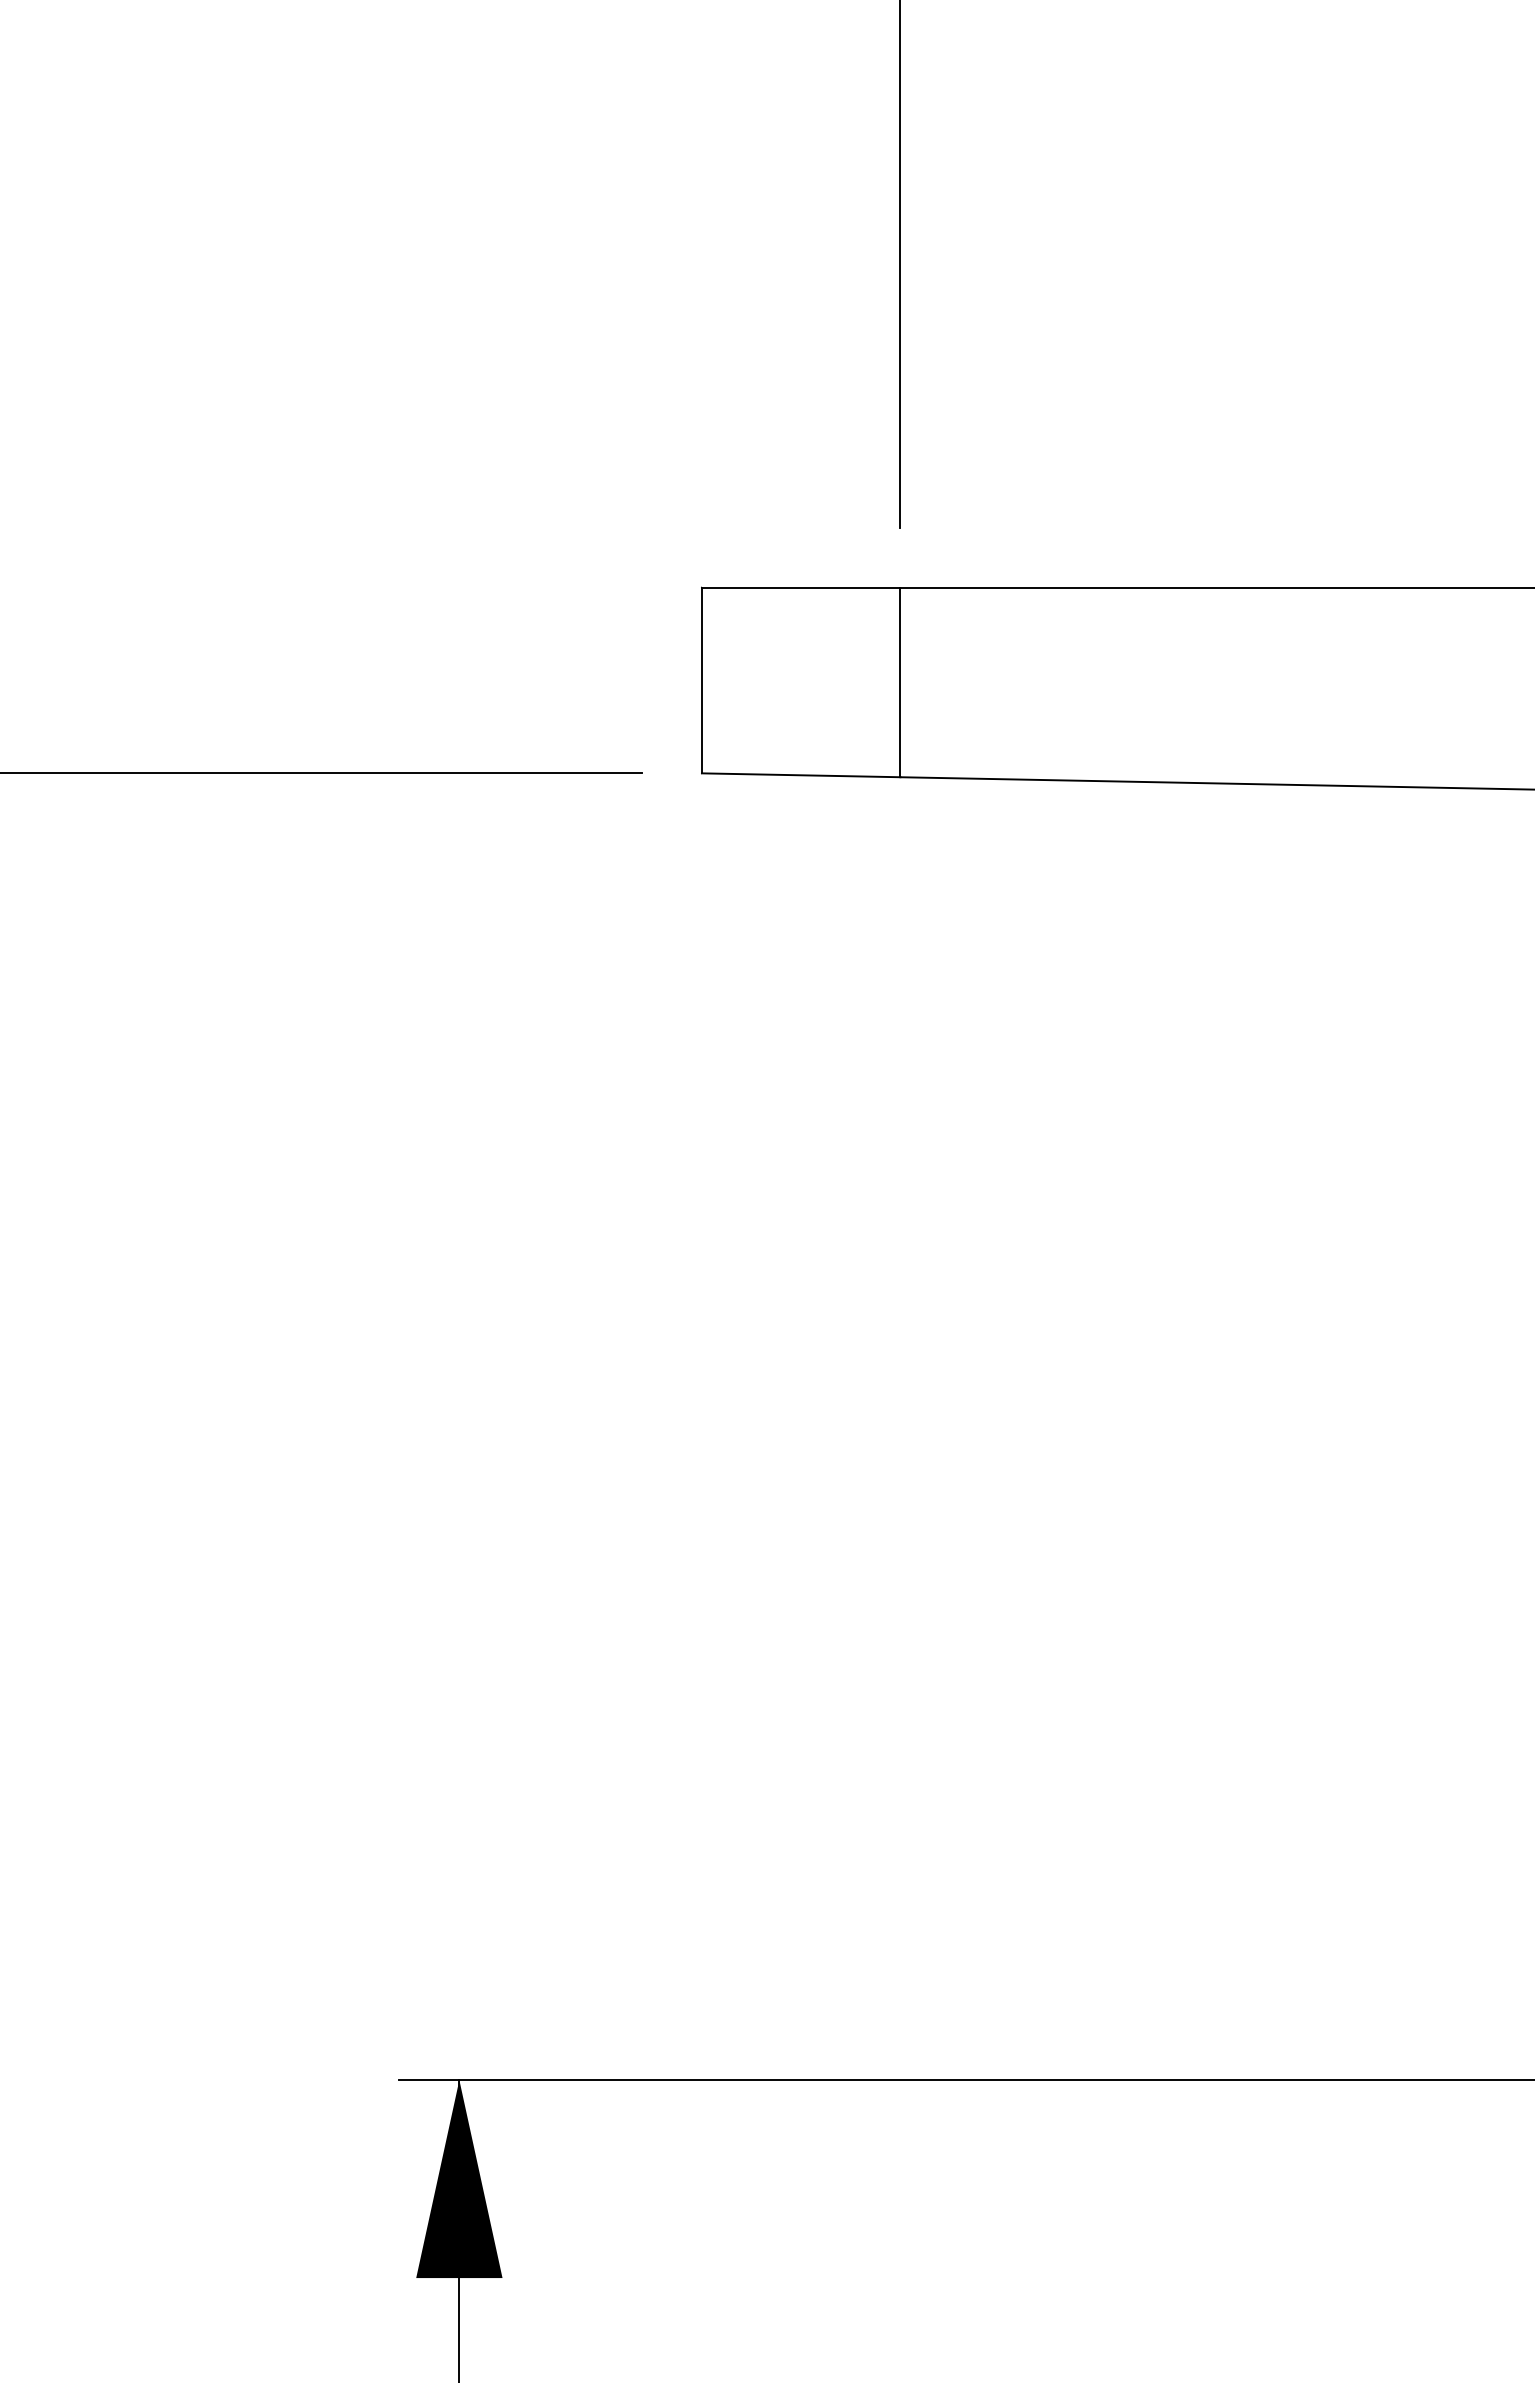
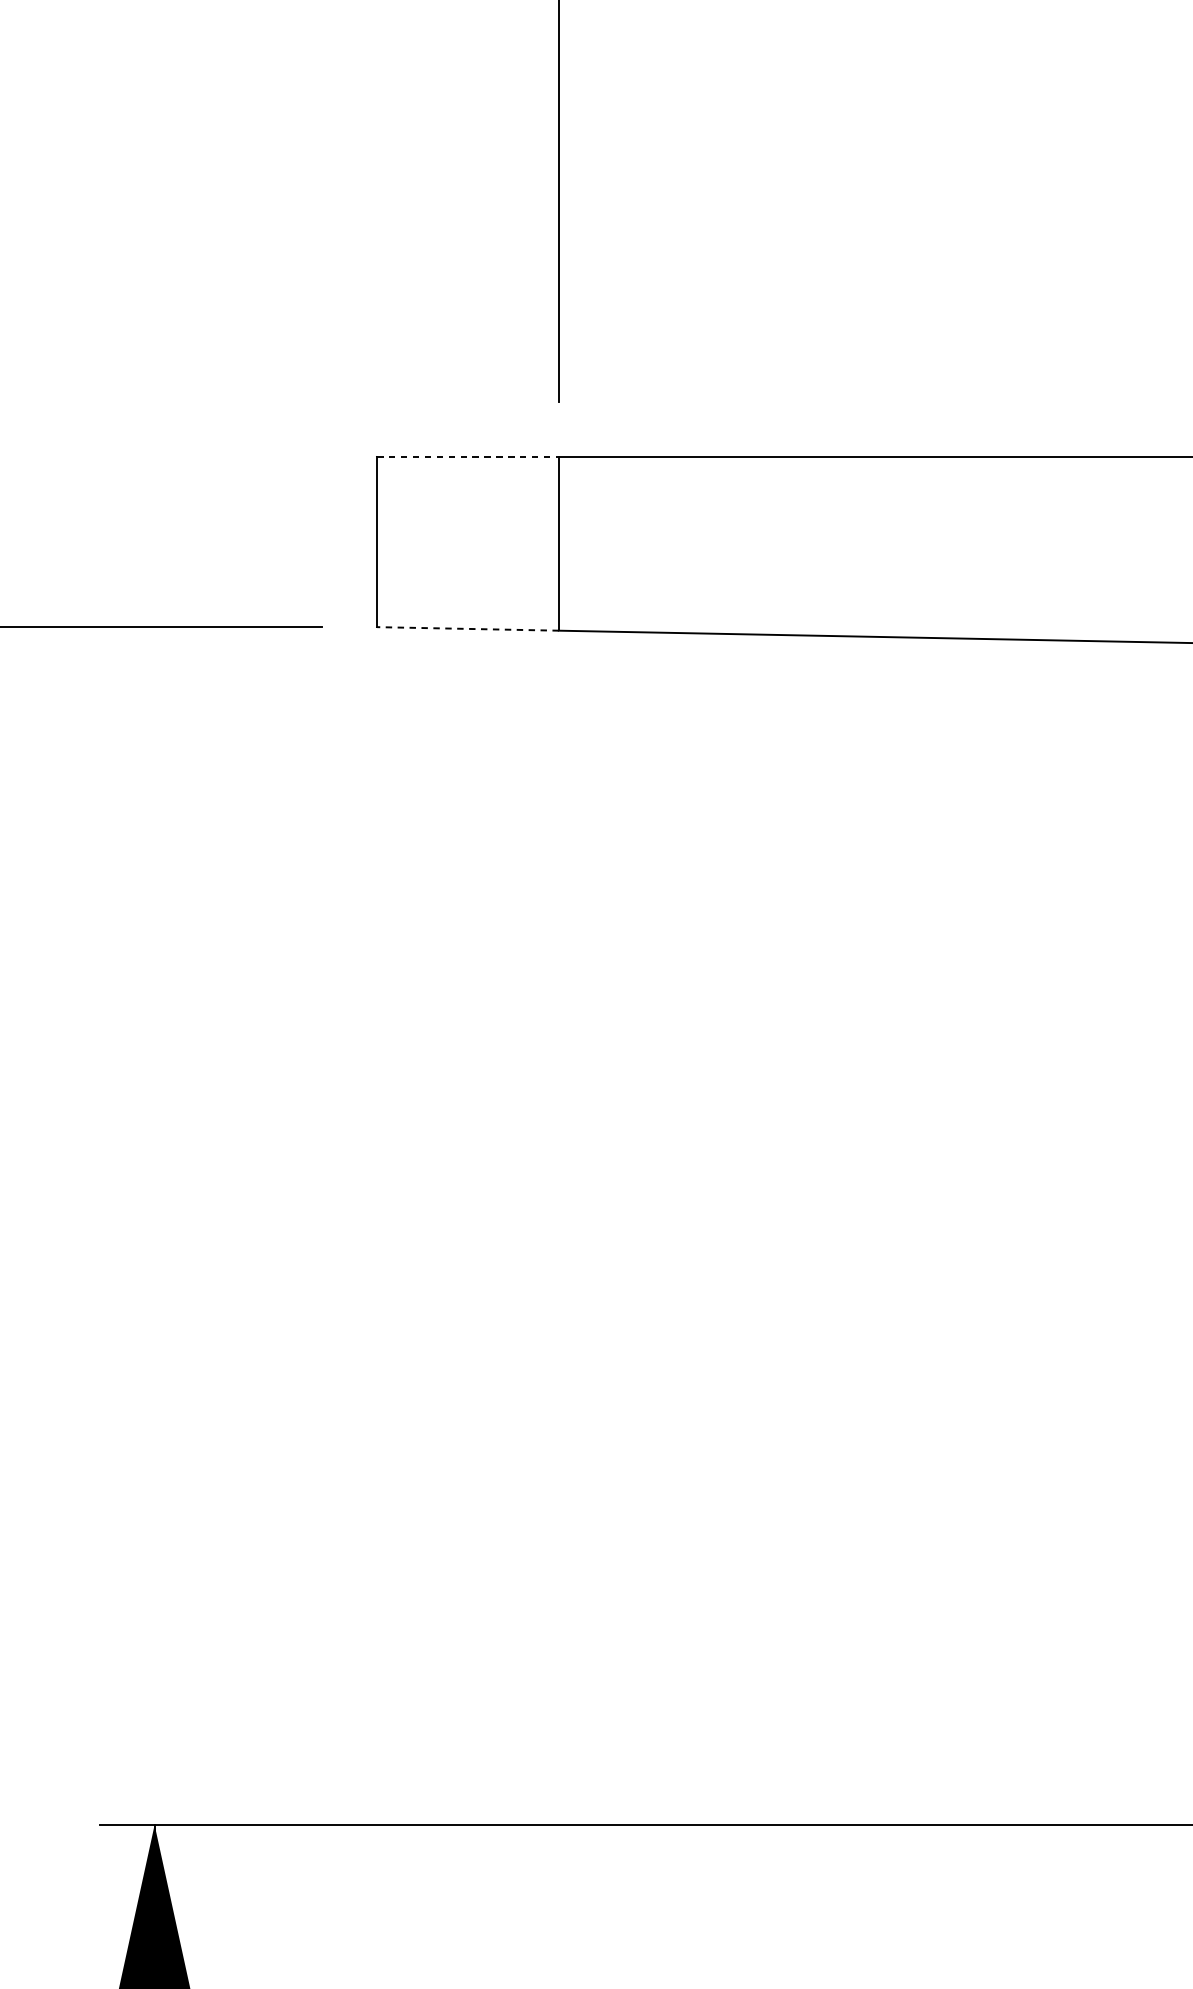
line: (801, 587) -> (468, 456), solid -> dashed
line: (800, 775) -> (467, 629), solid -> dashed

